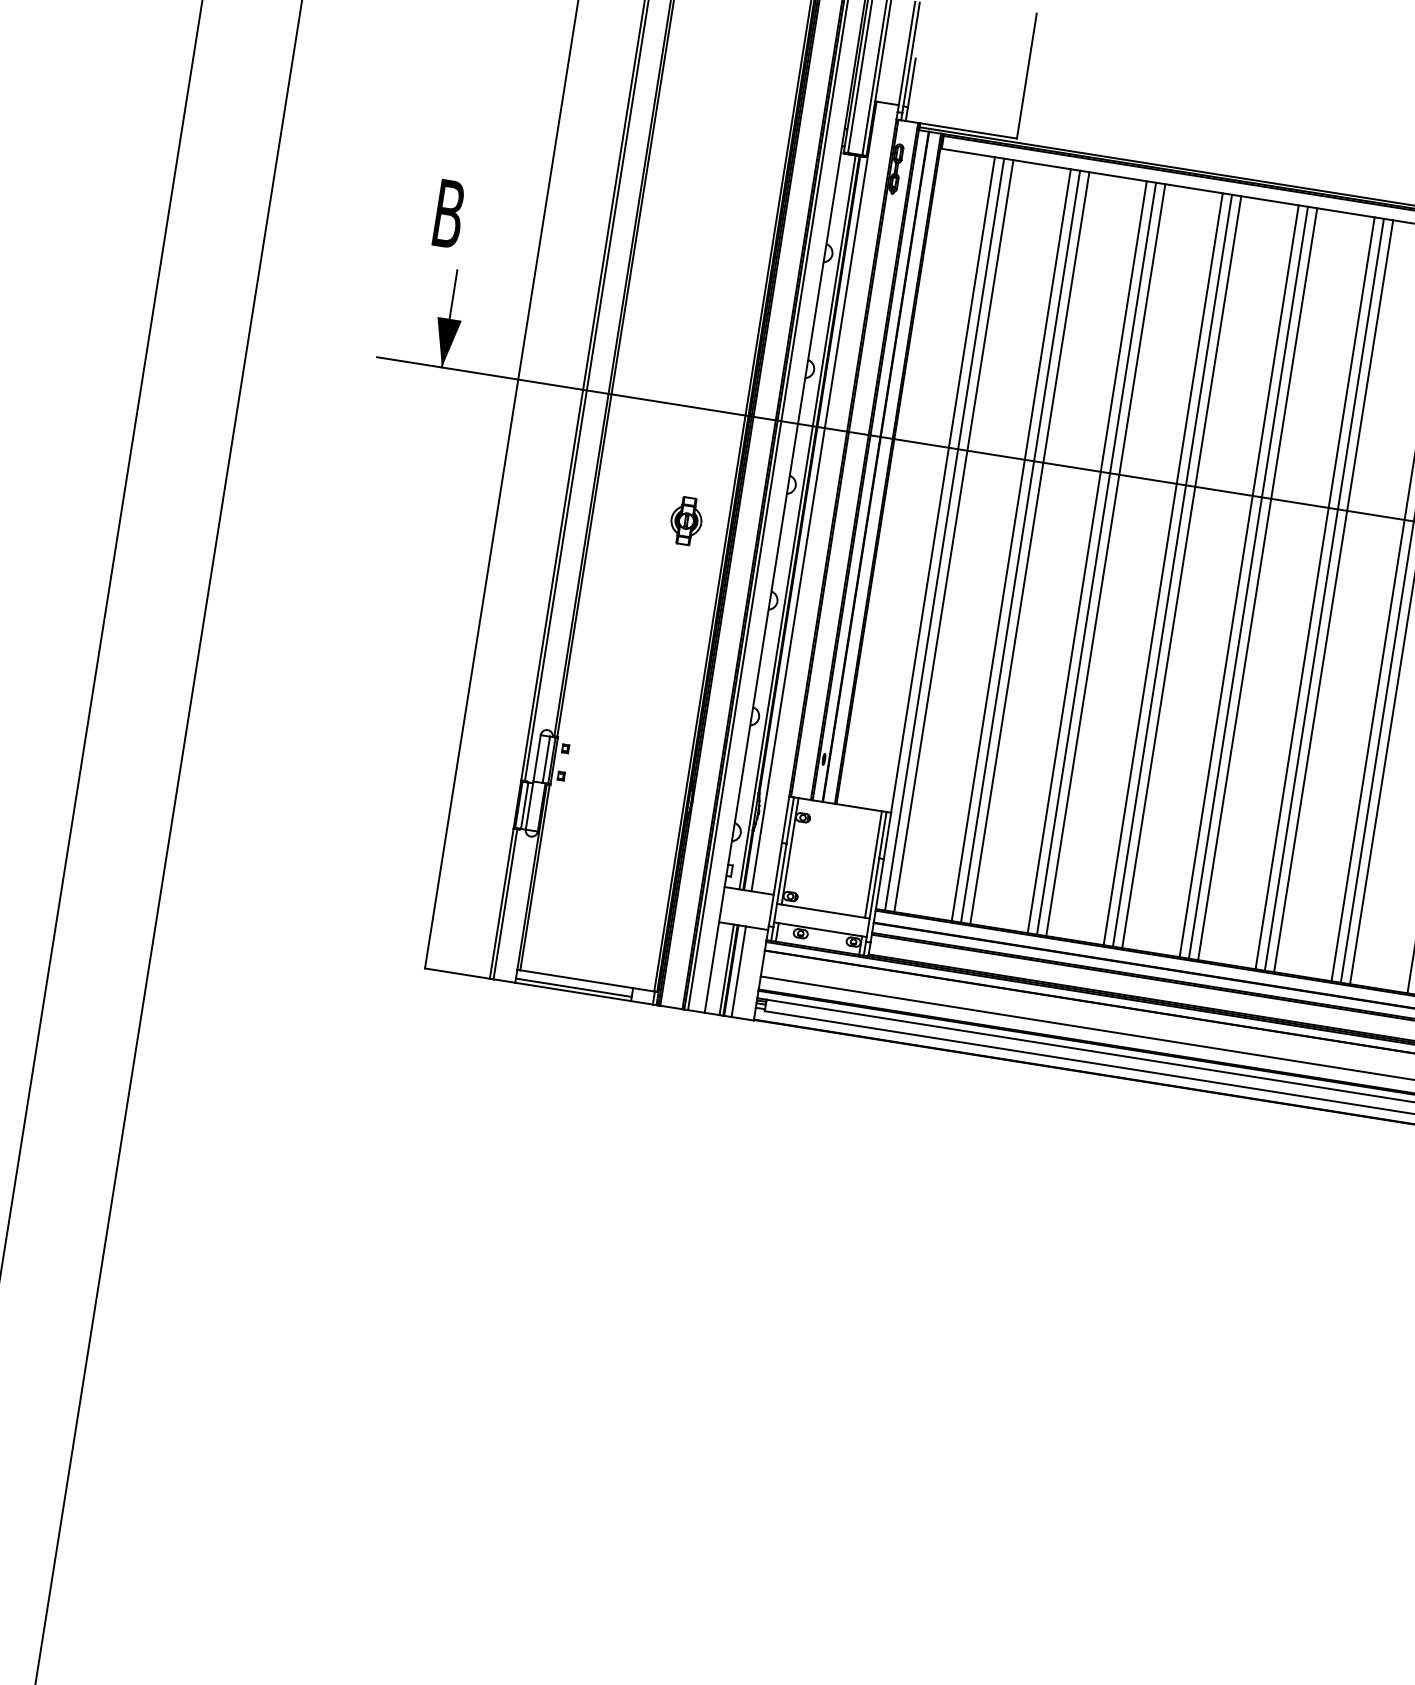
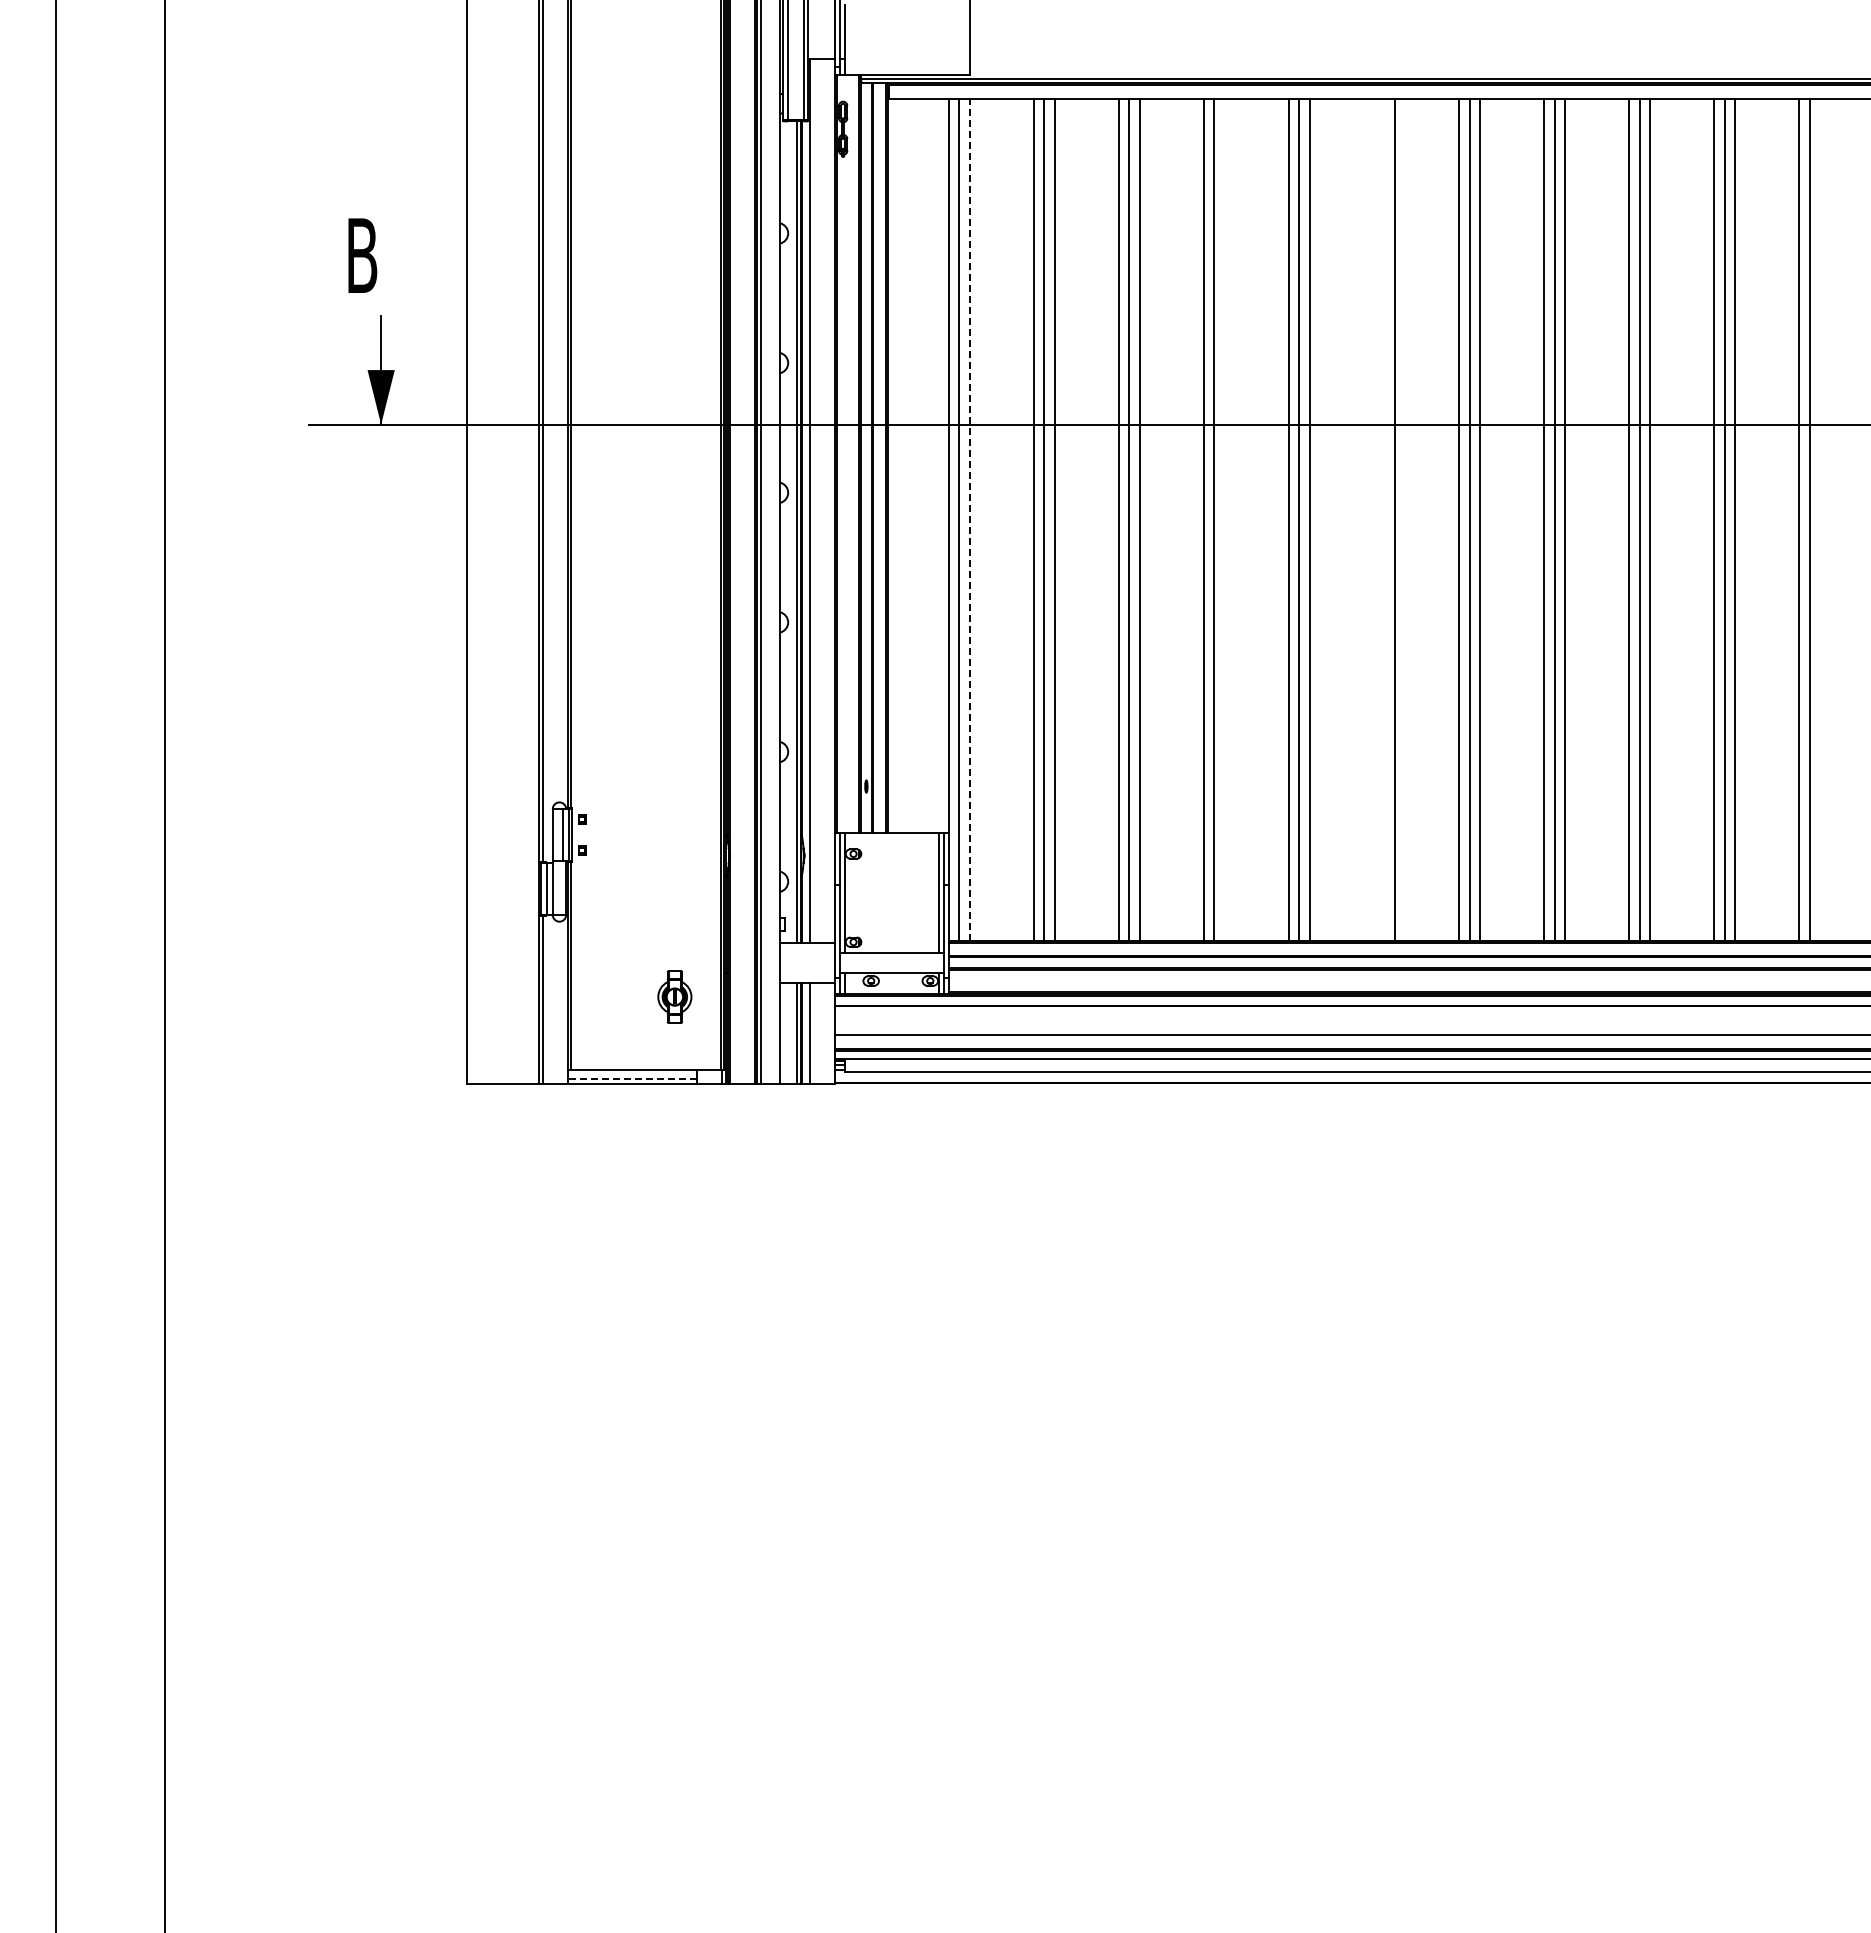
part: (686, 520) -> (674, 996), moved
line: (953, 536) -> (969, 520), solid -> dashed
line: (1181, 572) -> (1224, 520), removed
line: (1315, 593) -> (1374, 520), removed
line: (1324, 595) -> (1384, 520), removed
line: (573, 987) -> (632, 1079), solid -> dashed

